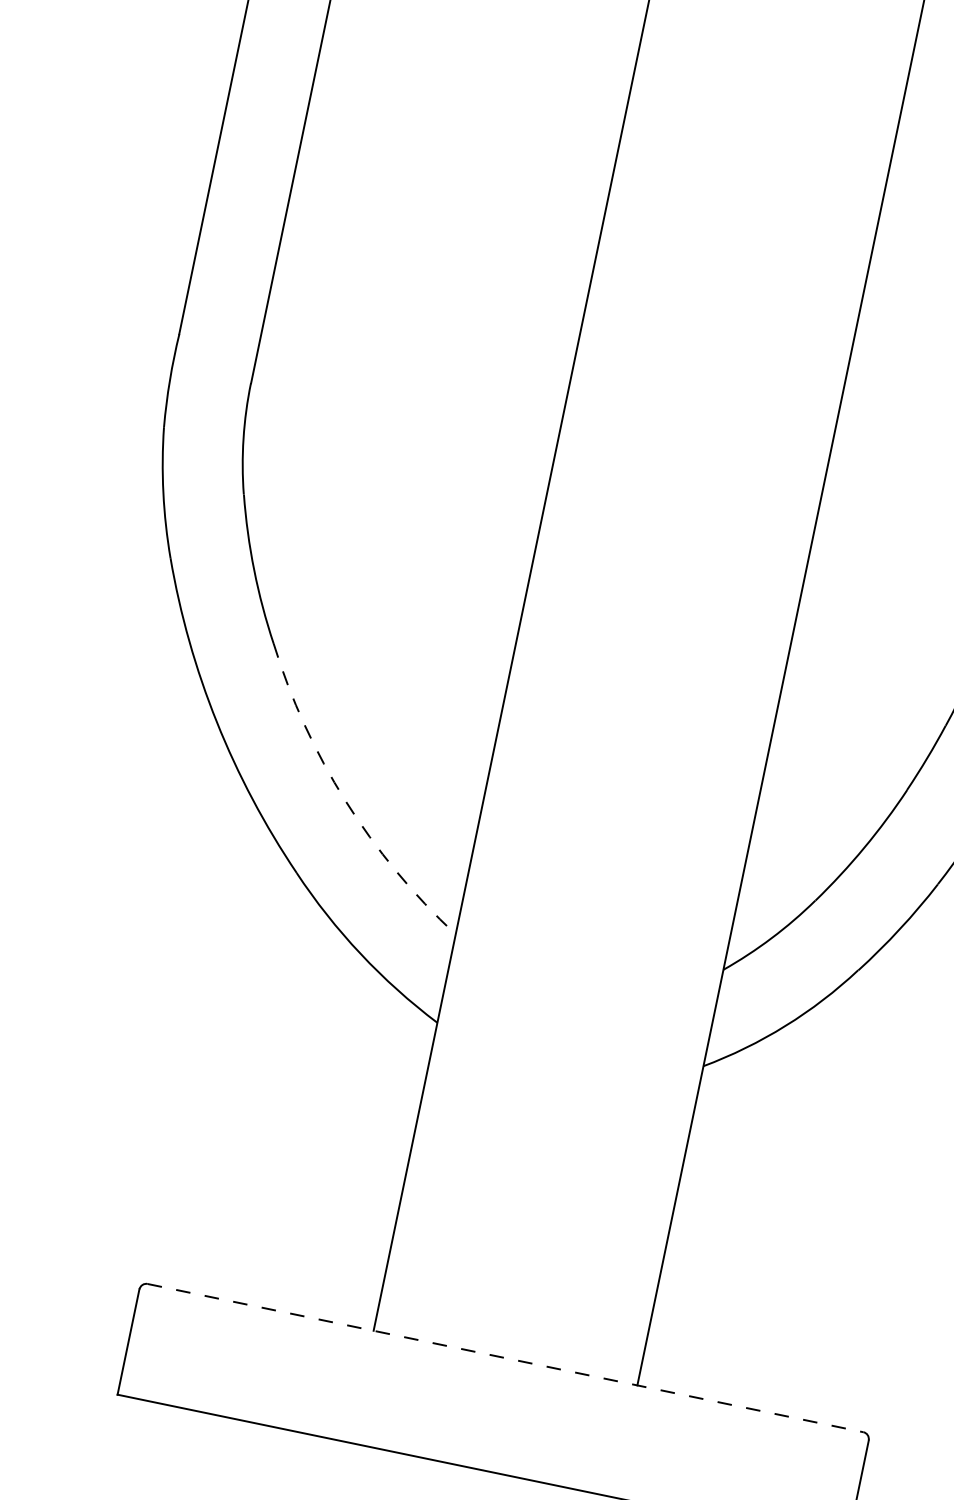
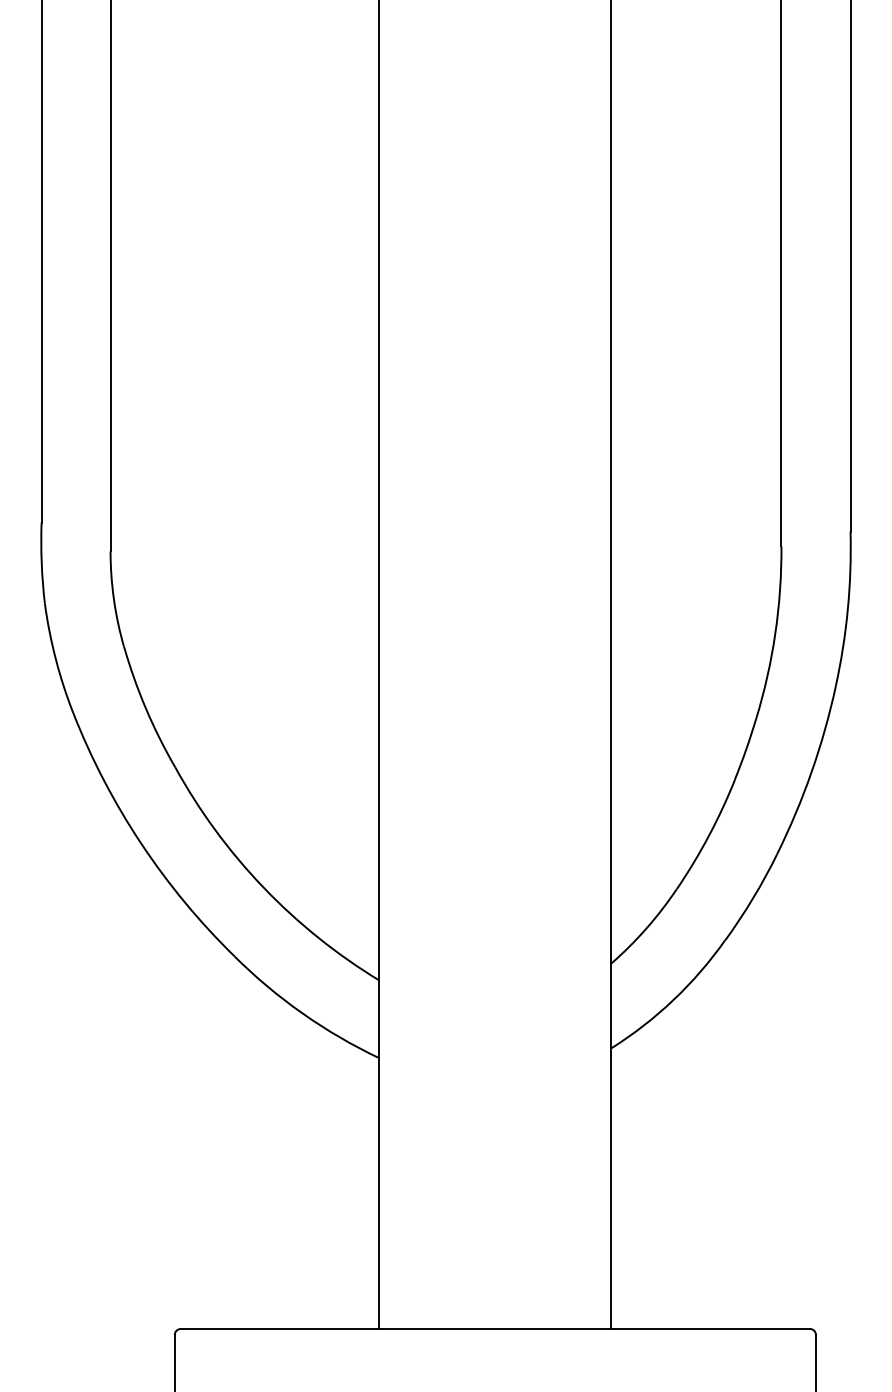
arc: (345, 801) -> (263, 887), dashed -> solid
line: (505, 1358) -> (495, 1329), dashed -> solid

